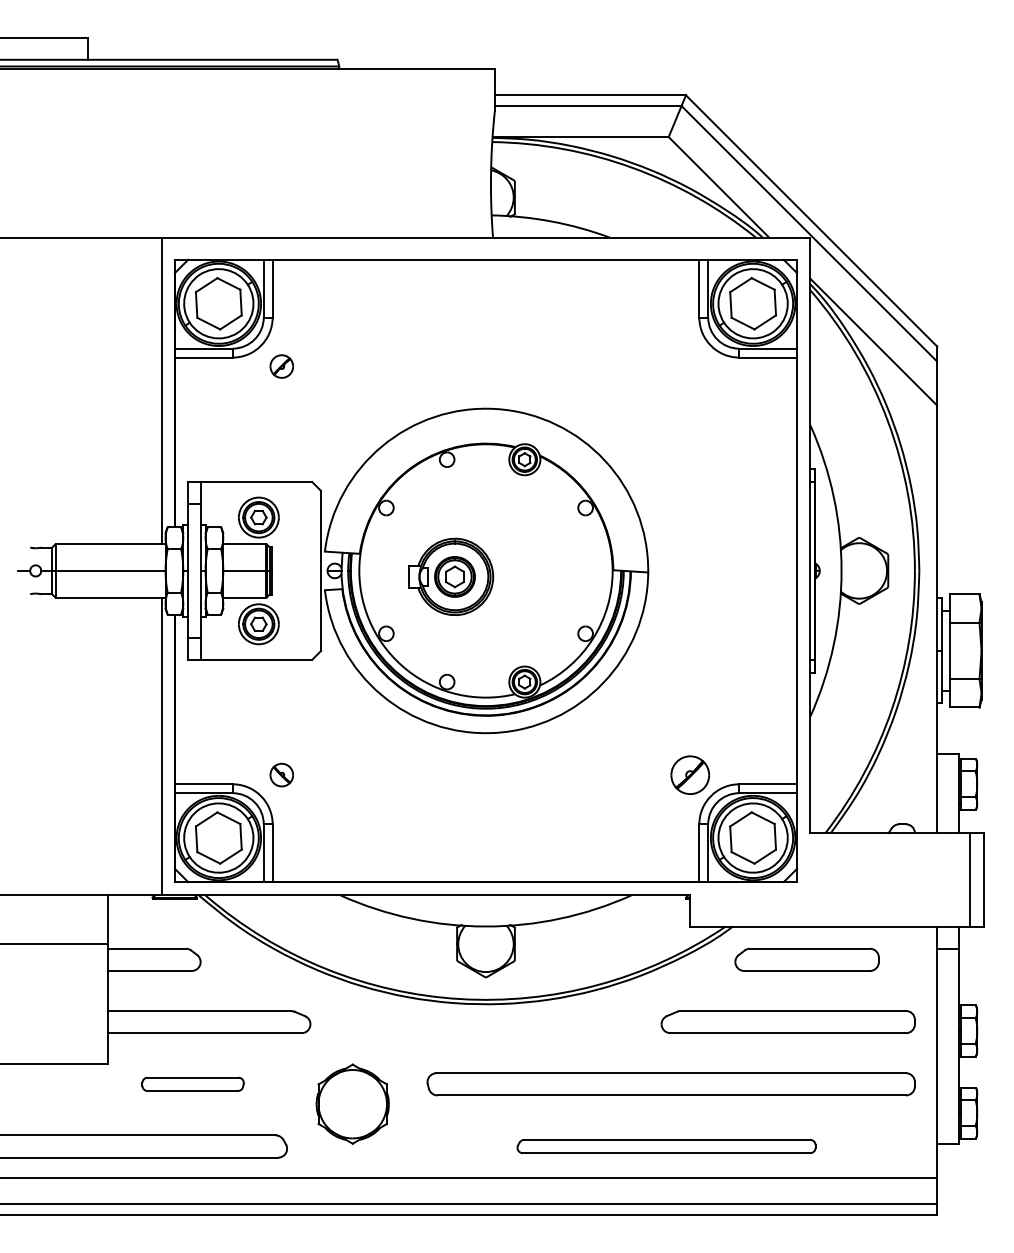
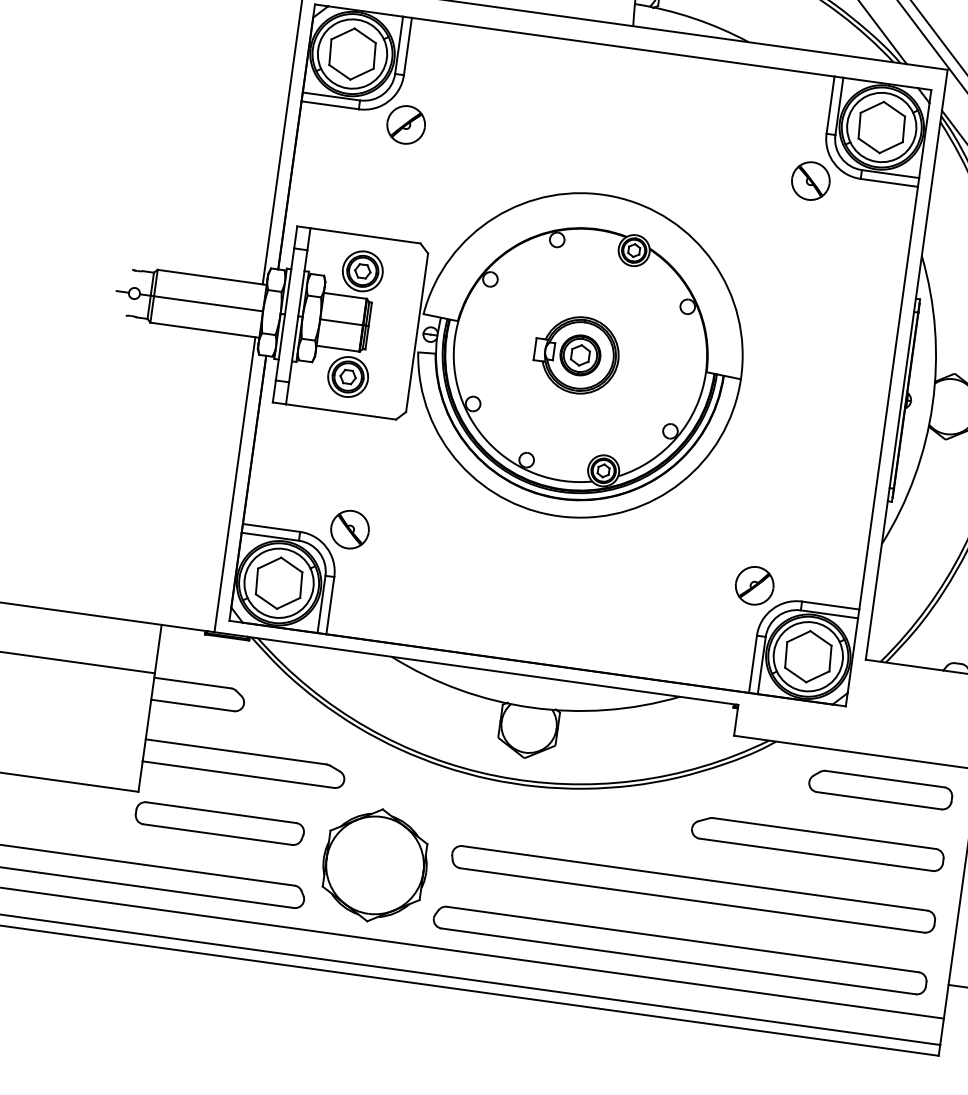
part: (281, 366) -> (405, 124), size x1.67
part: (690, 366) -> (811, 181), added
part: (451, 576) -> (577, 354), moved
part: (281, 774) -> (349, 528), size x1.67
part: (806, 959) -> (880, 789), moved
part: (192, 1084) -> (219, 823), size x1.67
part: (352, 1103) -> (375, 864), size x1.43
part: (666, 1146) -> (680, 950), size x1.67

